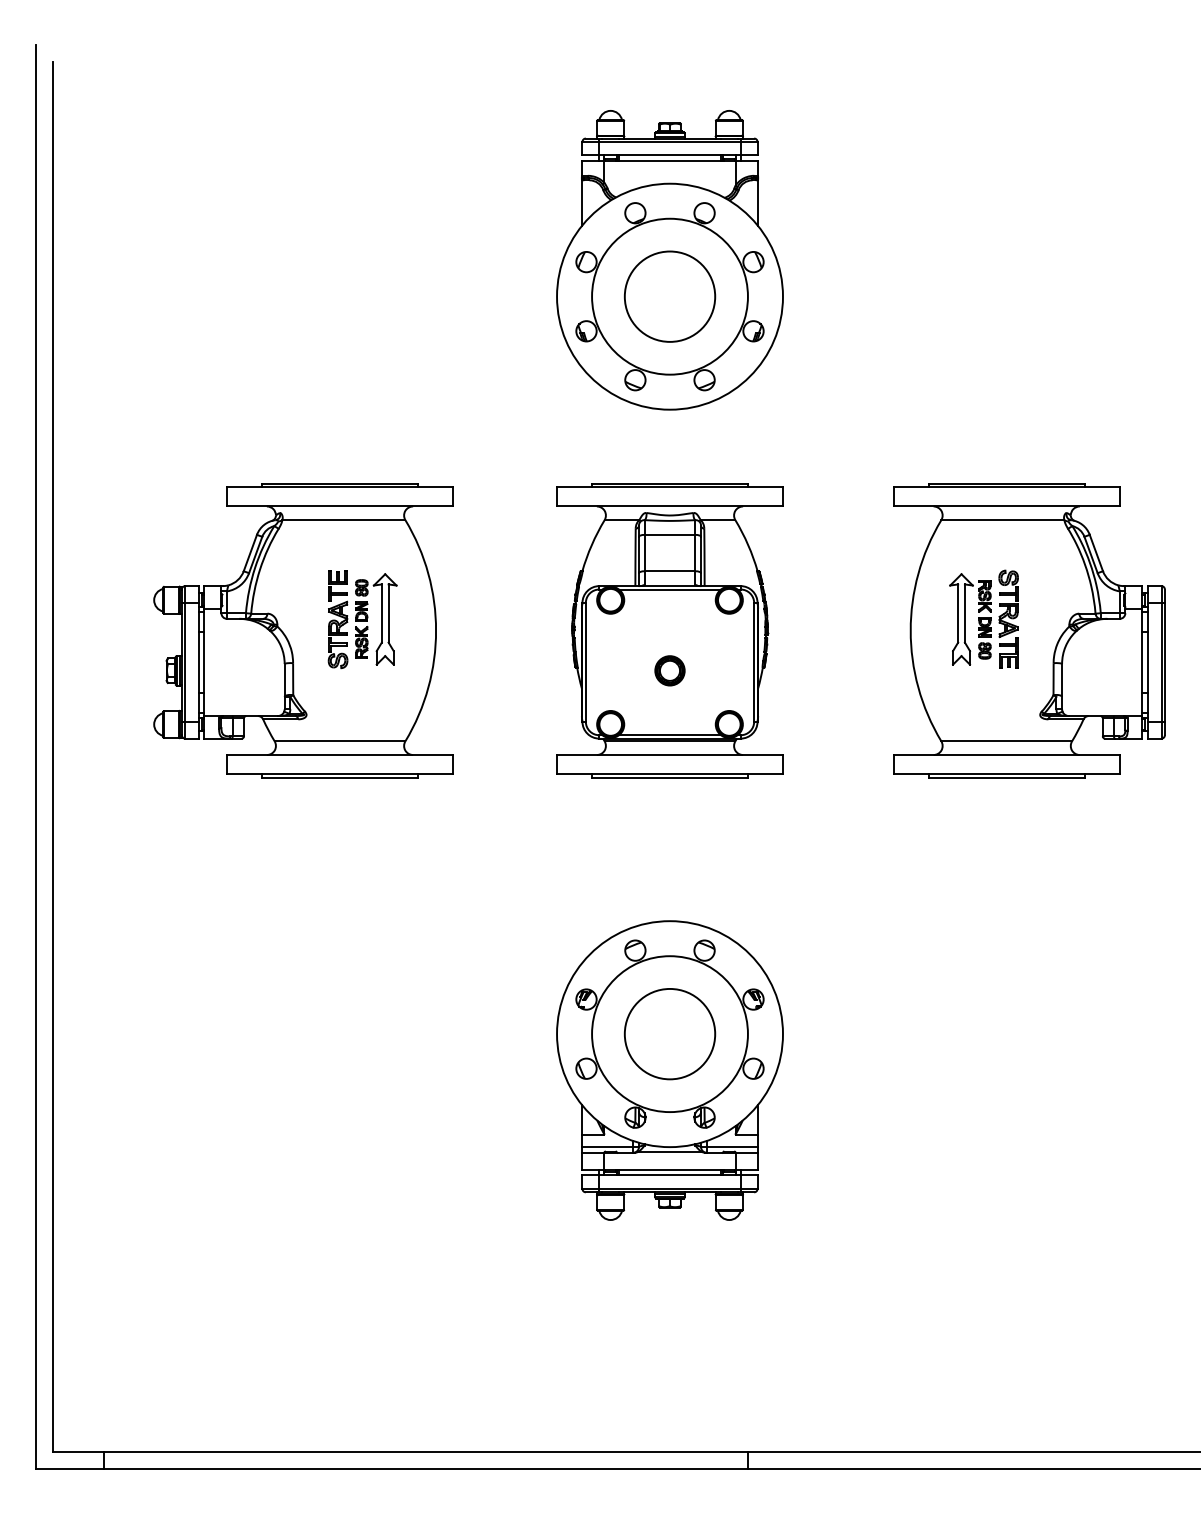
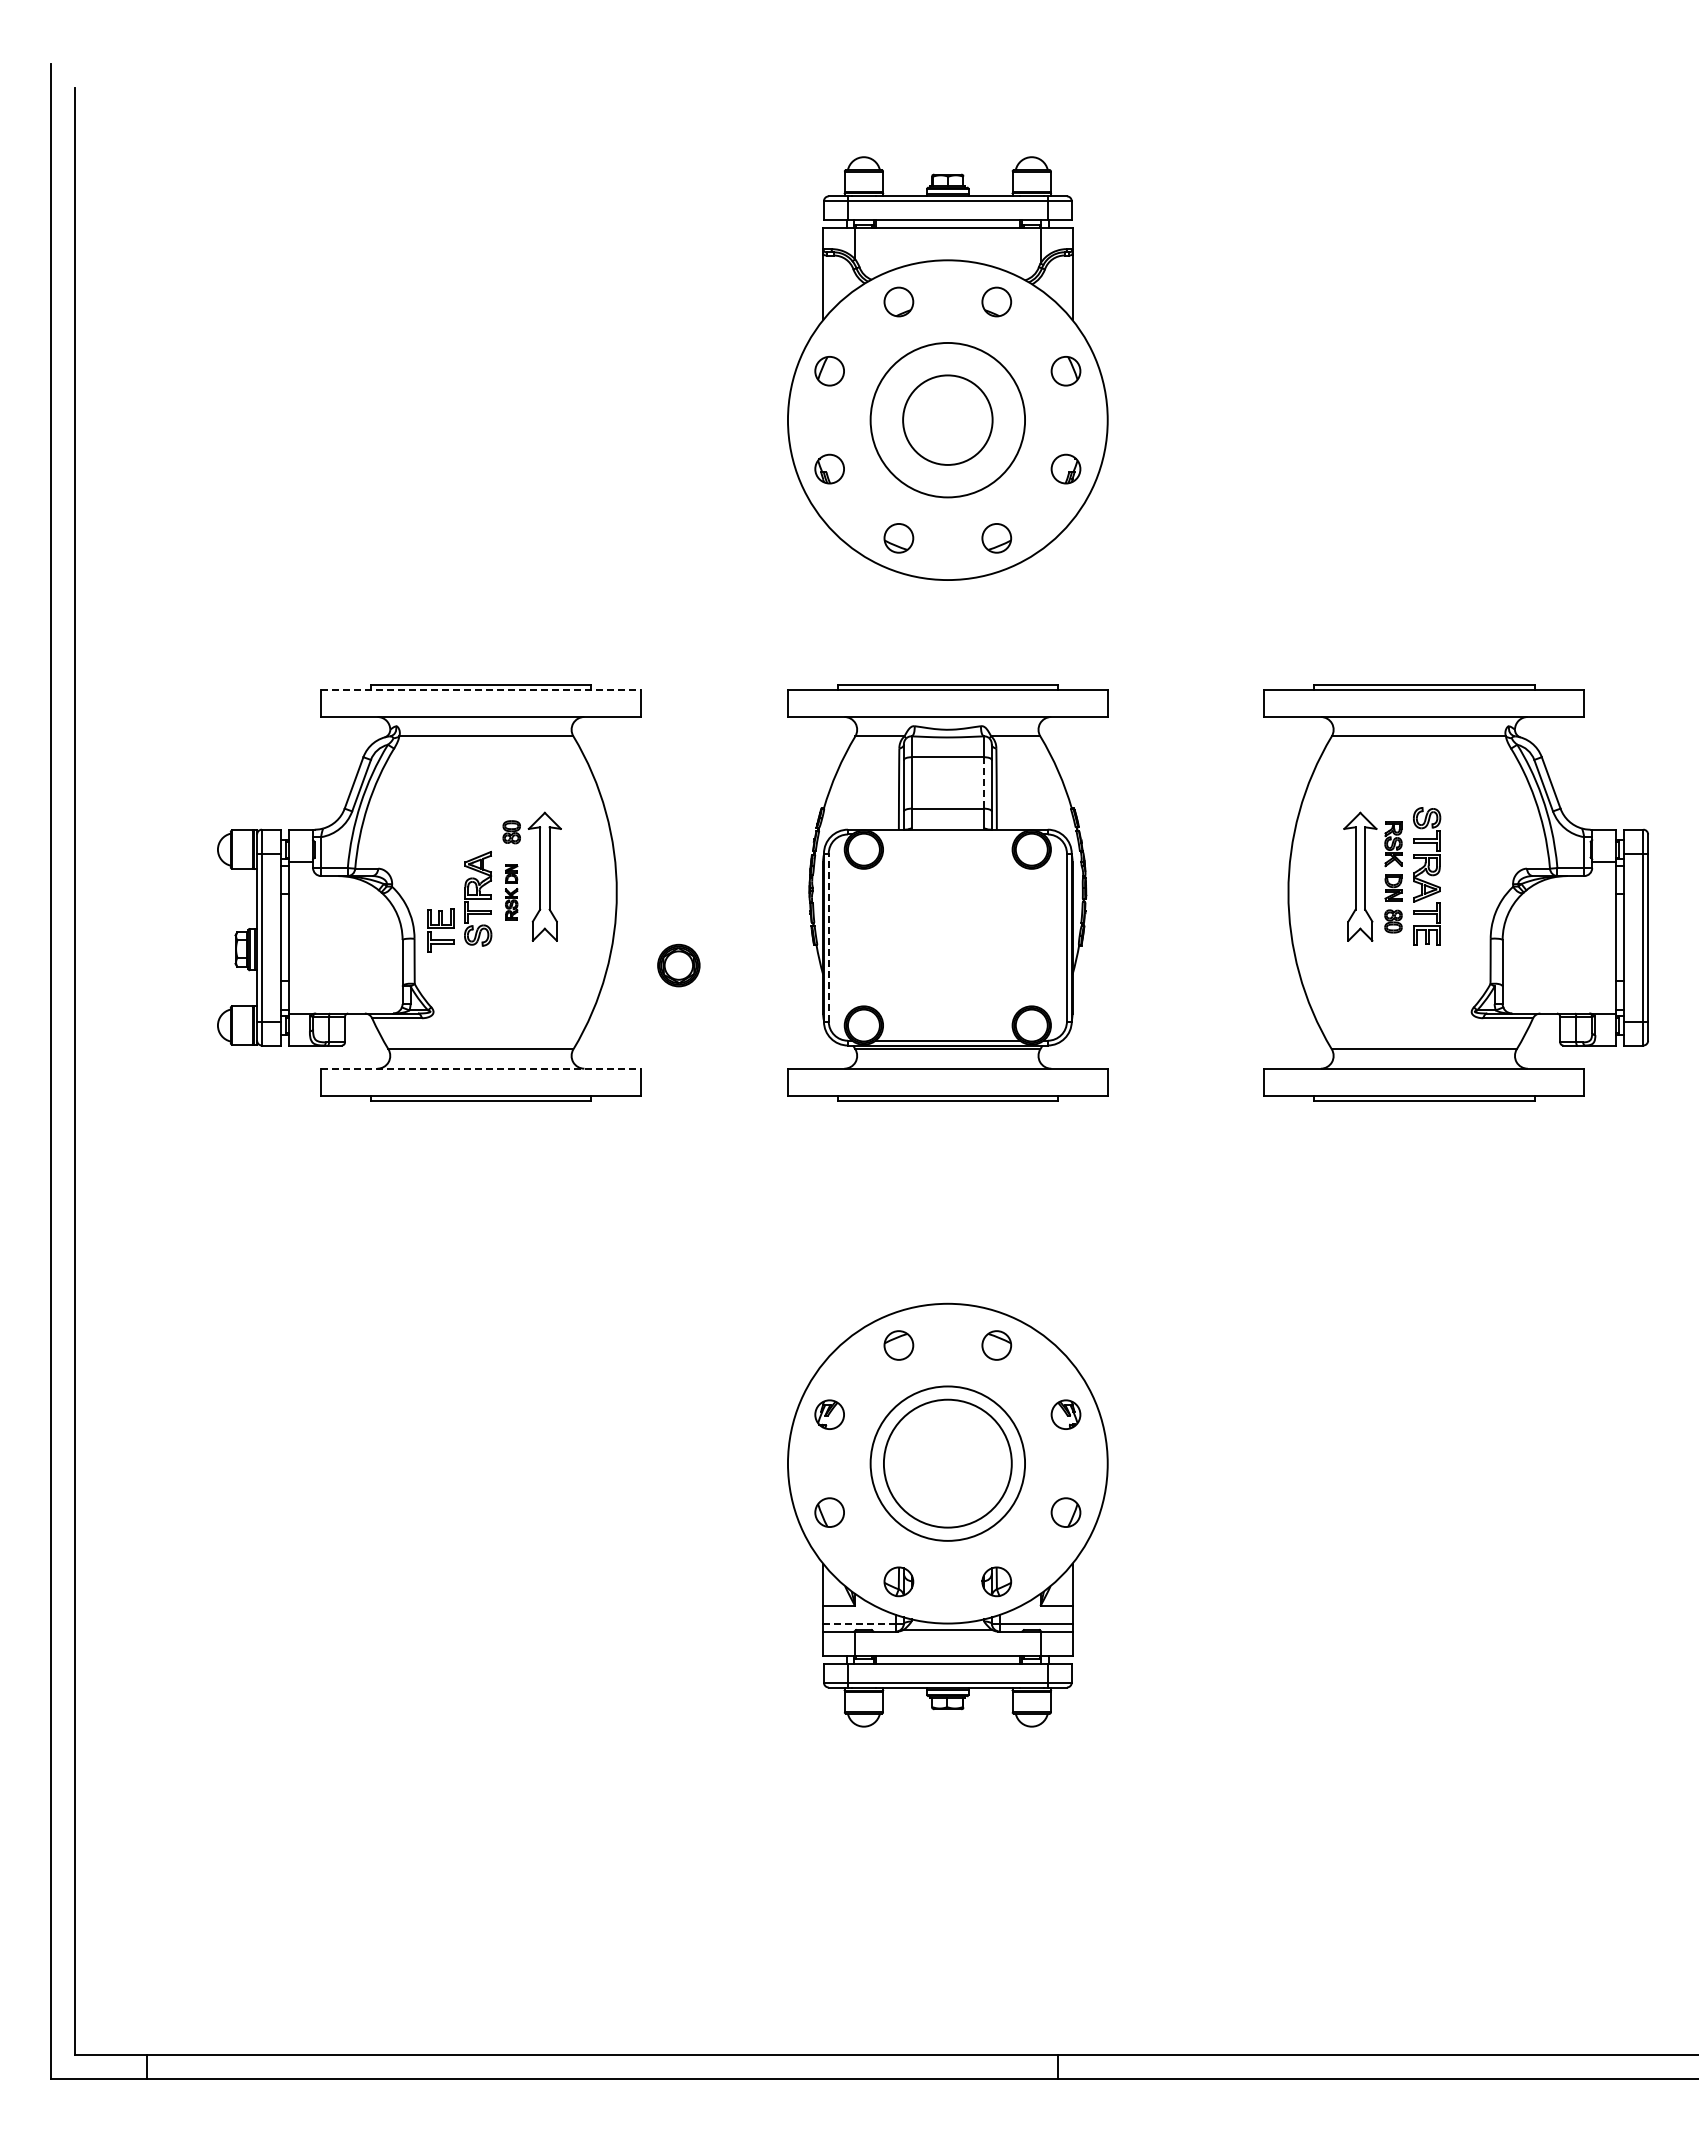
circle: (669, 296) -> (947, 419), size x0.7
circle: (669, 296) -> (947, 420), size x0.7
line: (339, 487) -> (480, 689), solid -> dashed
line: (695, 552) -> (983, 782), solid -> dashed
part: (337, 585) -> (440, 930), moved
line: (669, 589) -> (947, 834), removed
part: (361, 630) -> (511, 892), size x0.7
line: (585, 662) -> (828, 937), solid -> dashed
part: (669, 670) -> (678, 965), moved
line: (339, 754) -> (480, 1068), solid -> dashed
circle: (669, 1034) -> (947, 1463), size x0.7
line: (607, 1147) -> (859, 1623), solid -> dashed

